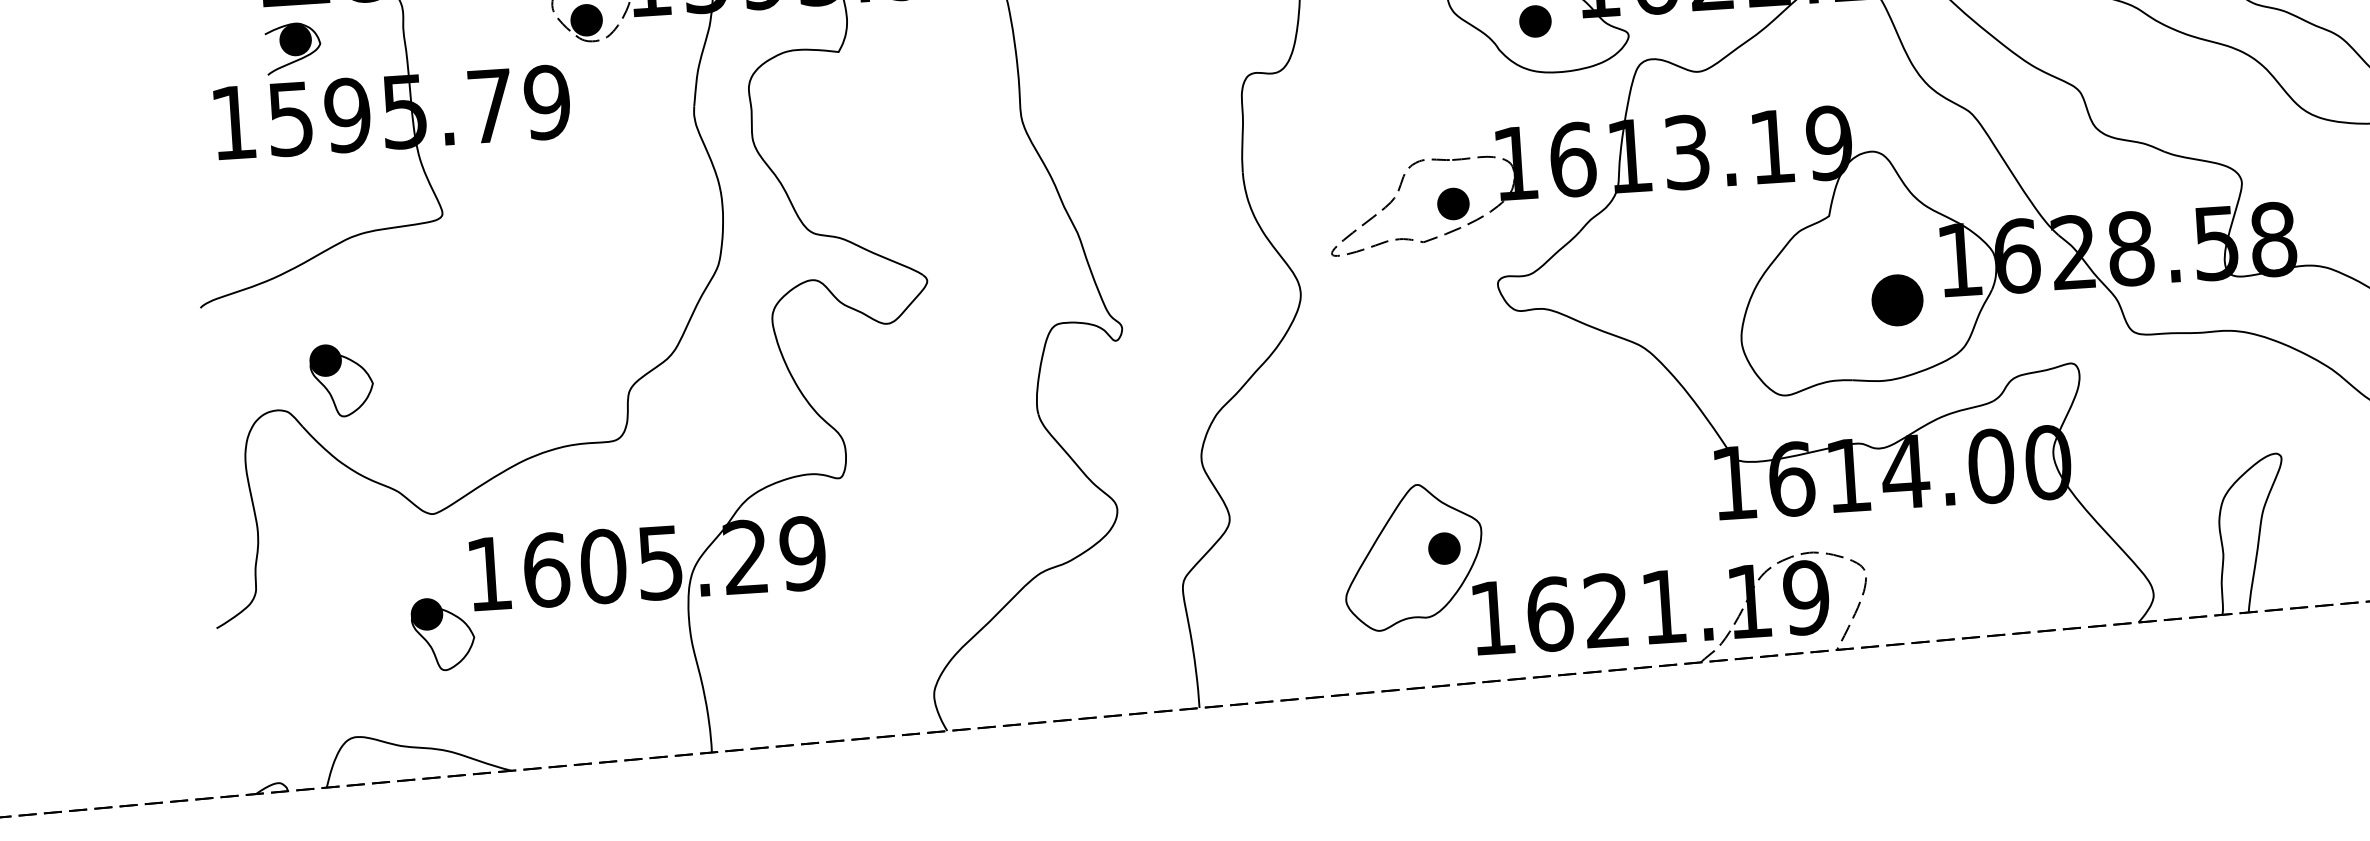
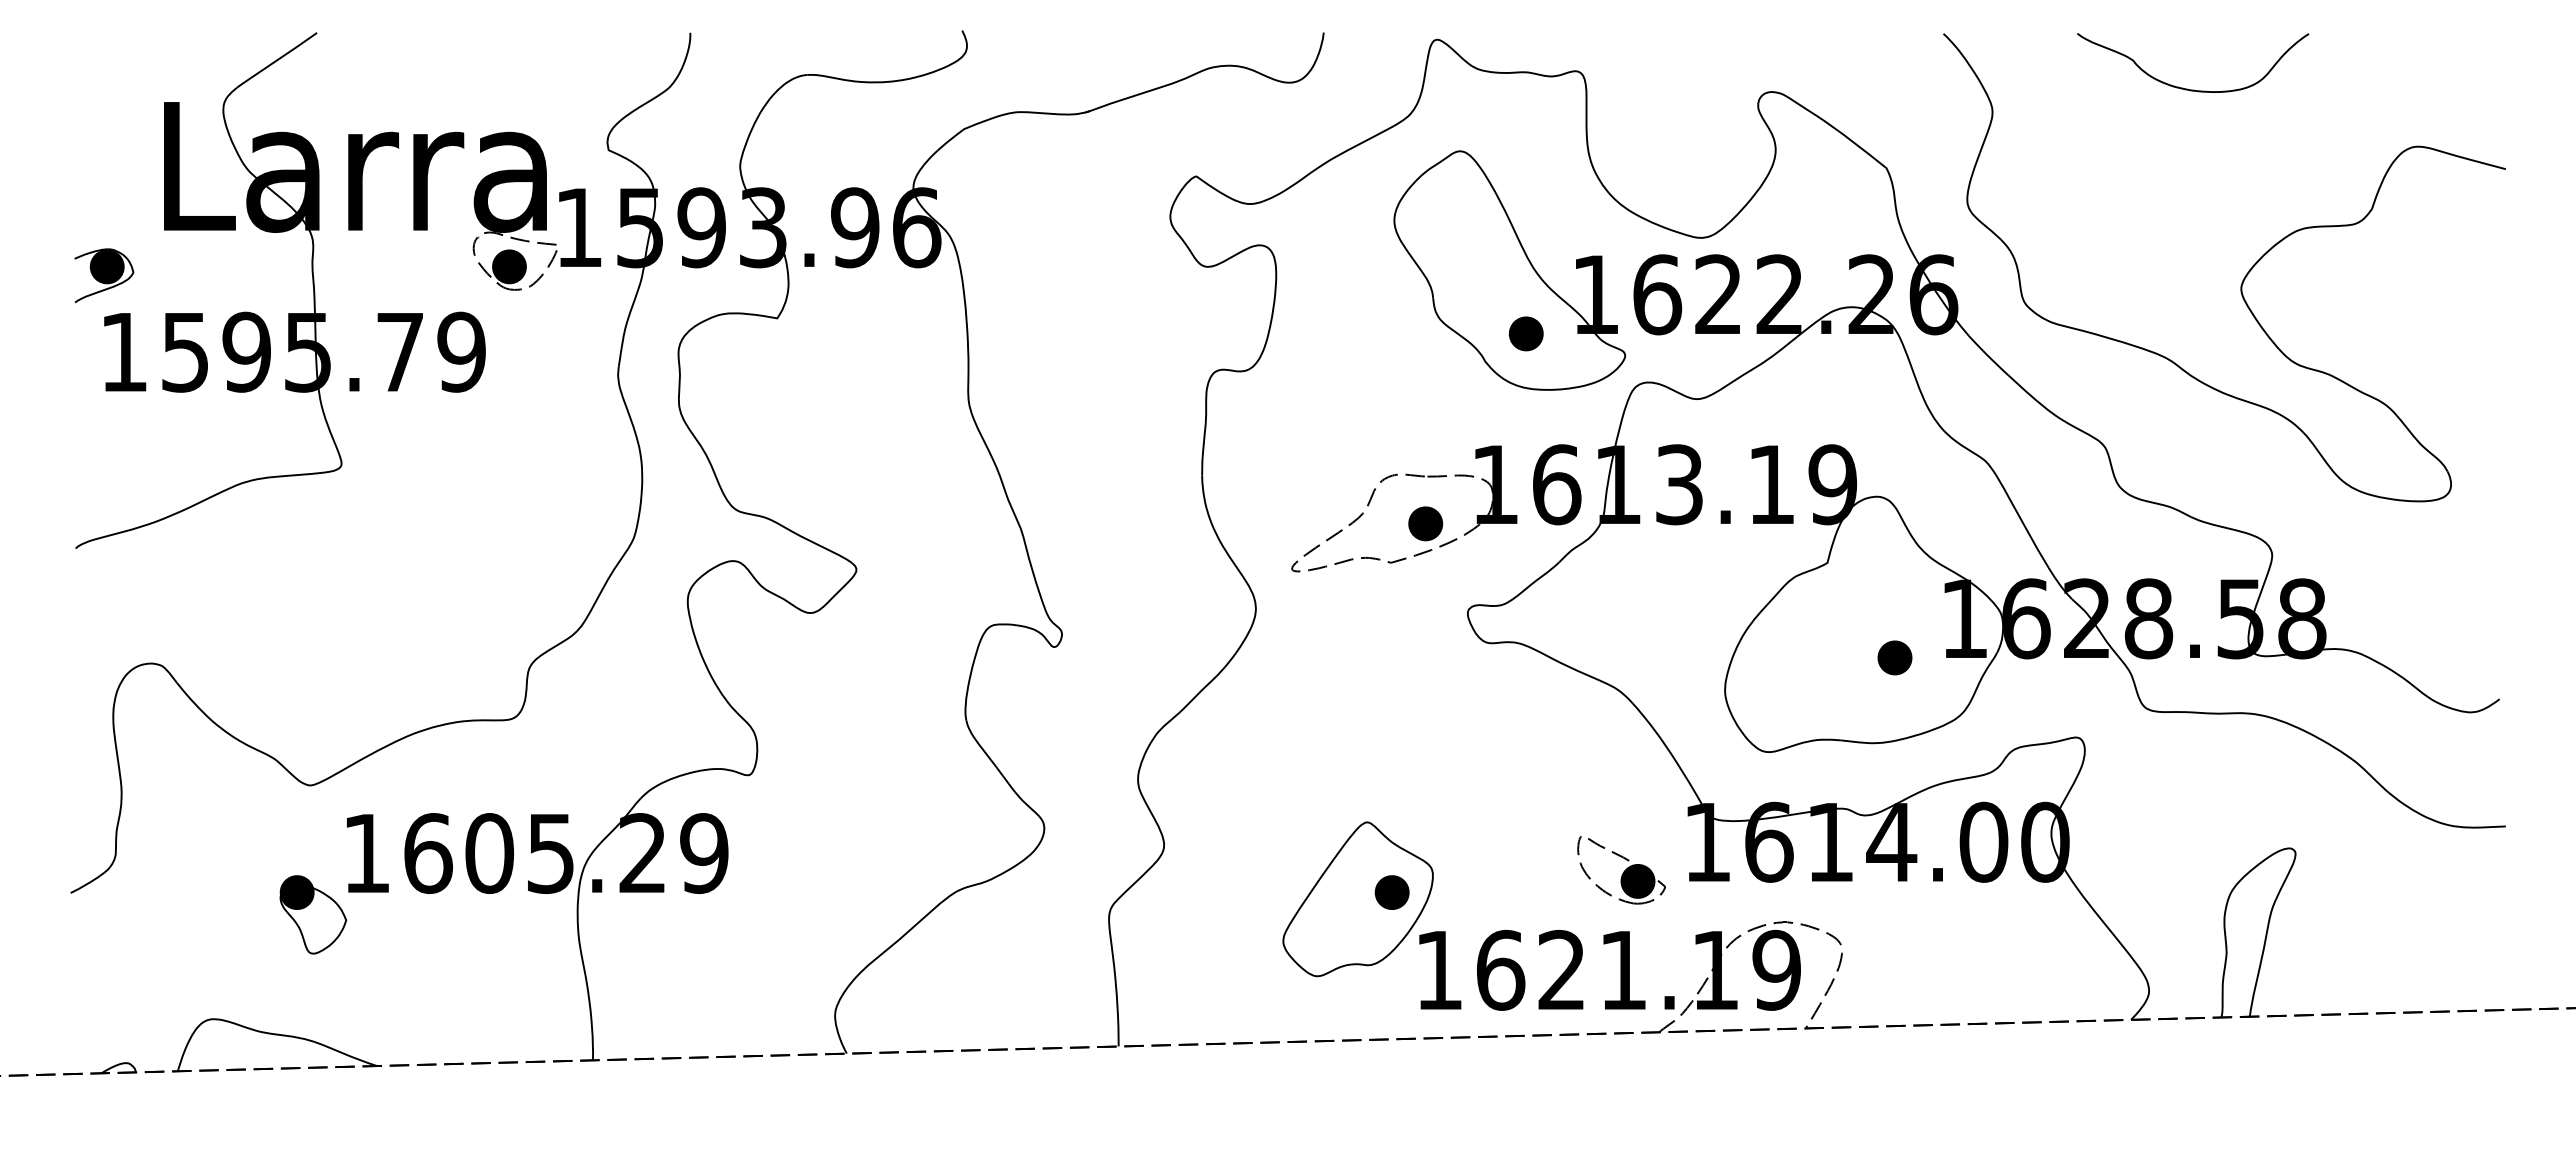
part: (293, 48) -> (104, 275), moved
part: (1897, 300) -> (1894, 657), size x0.62
part: (342, 380) -> (222, 635), removed
part: (1656, 514) -> (1621, 870), added

